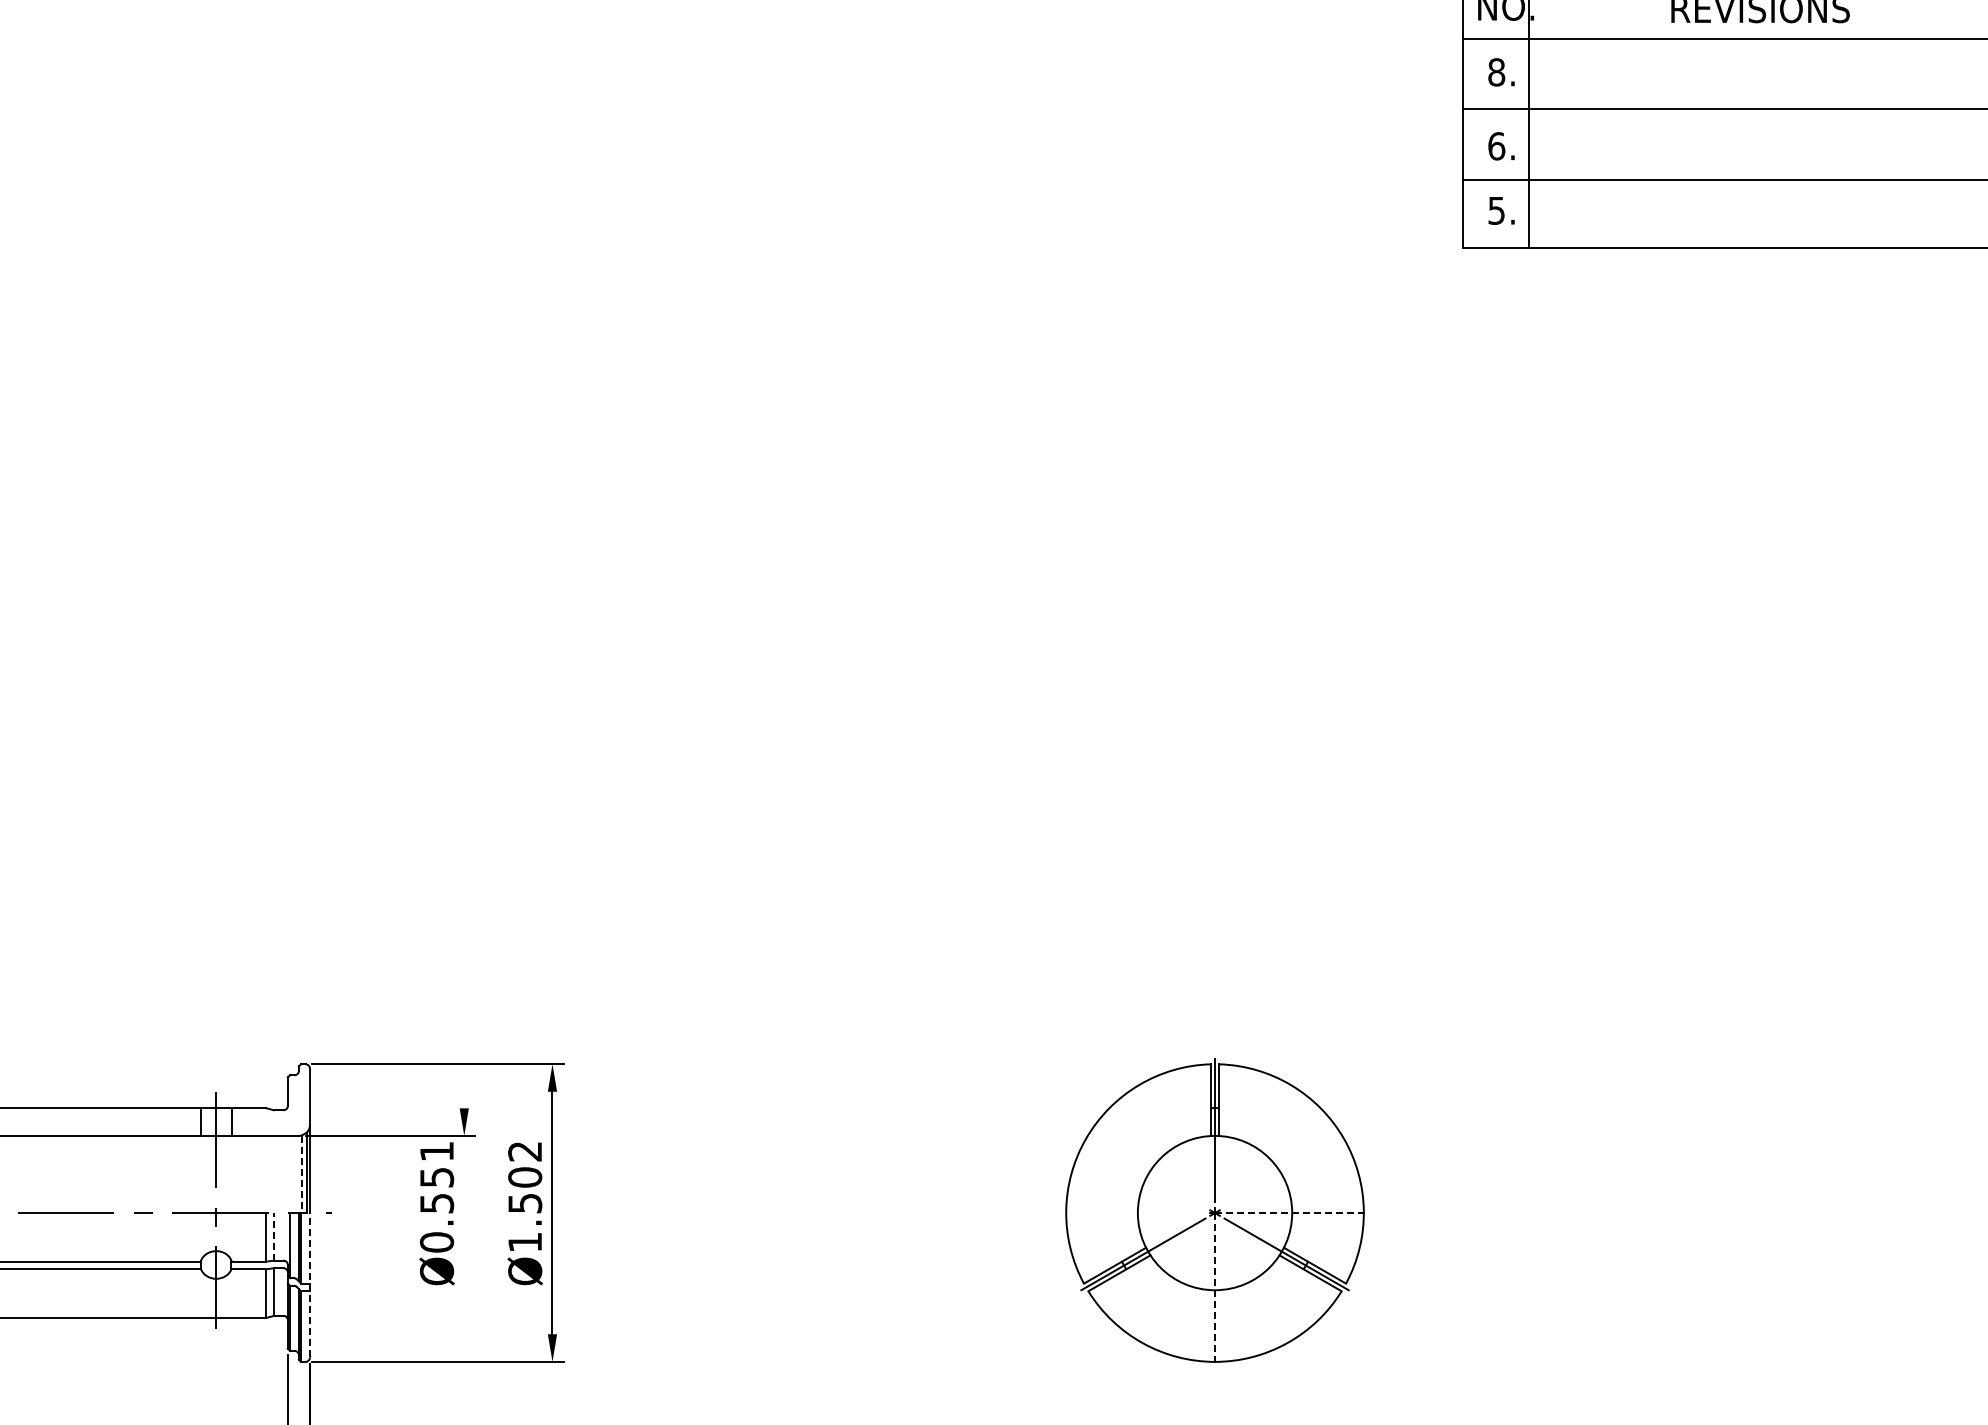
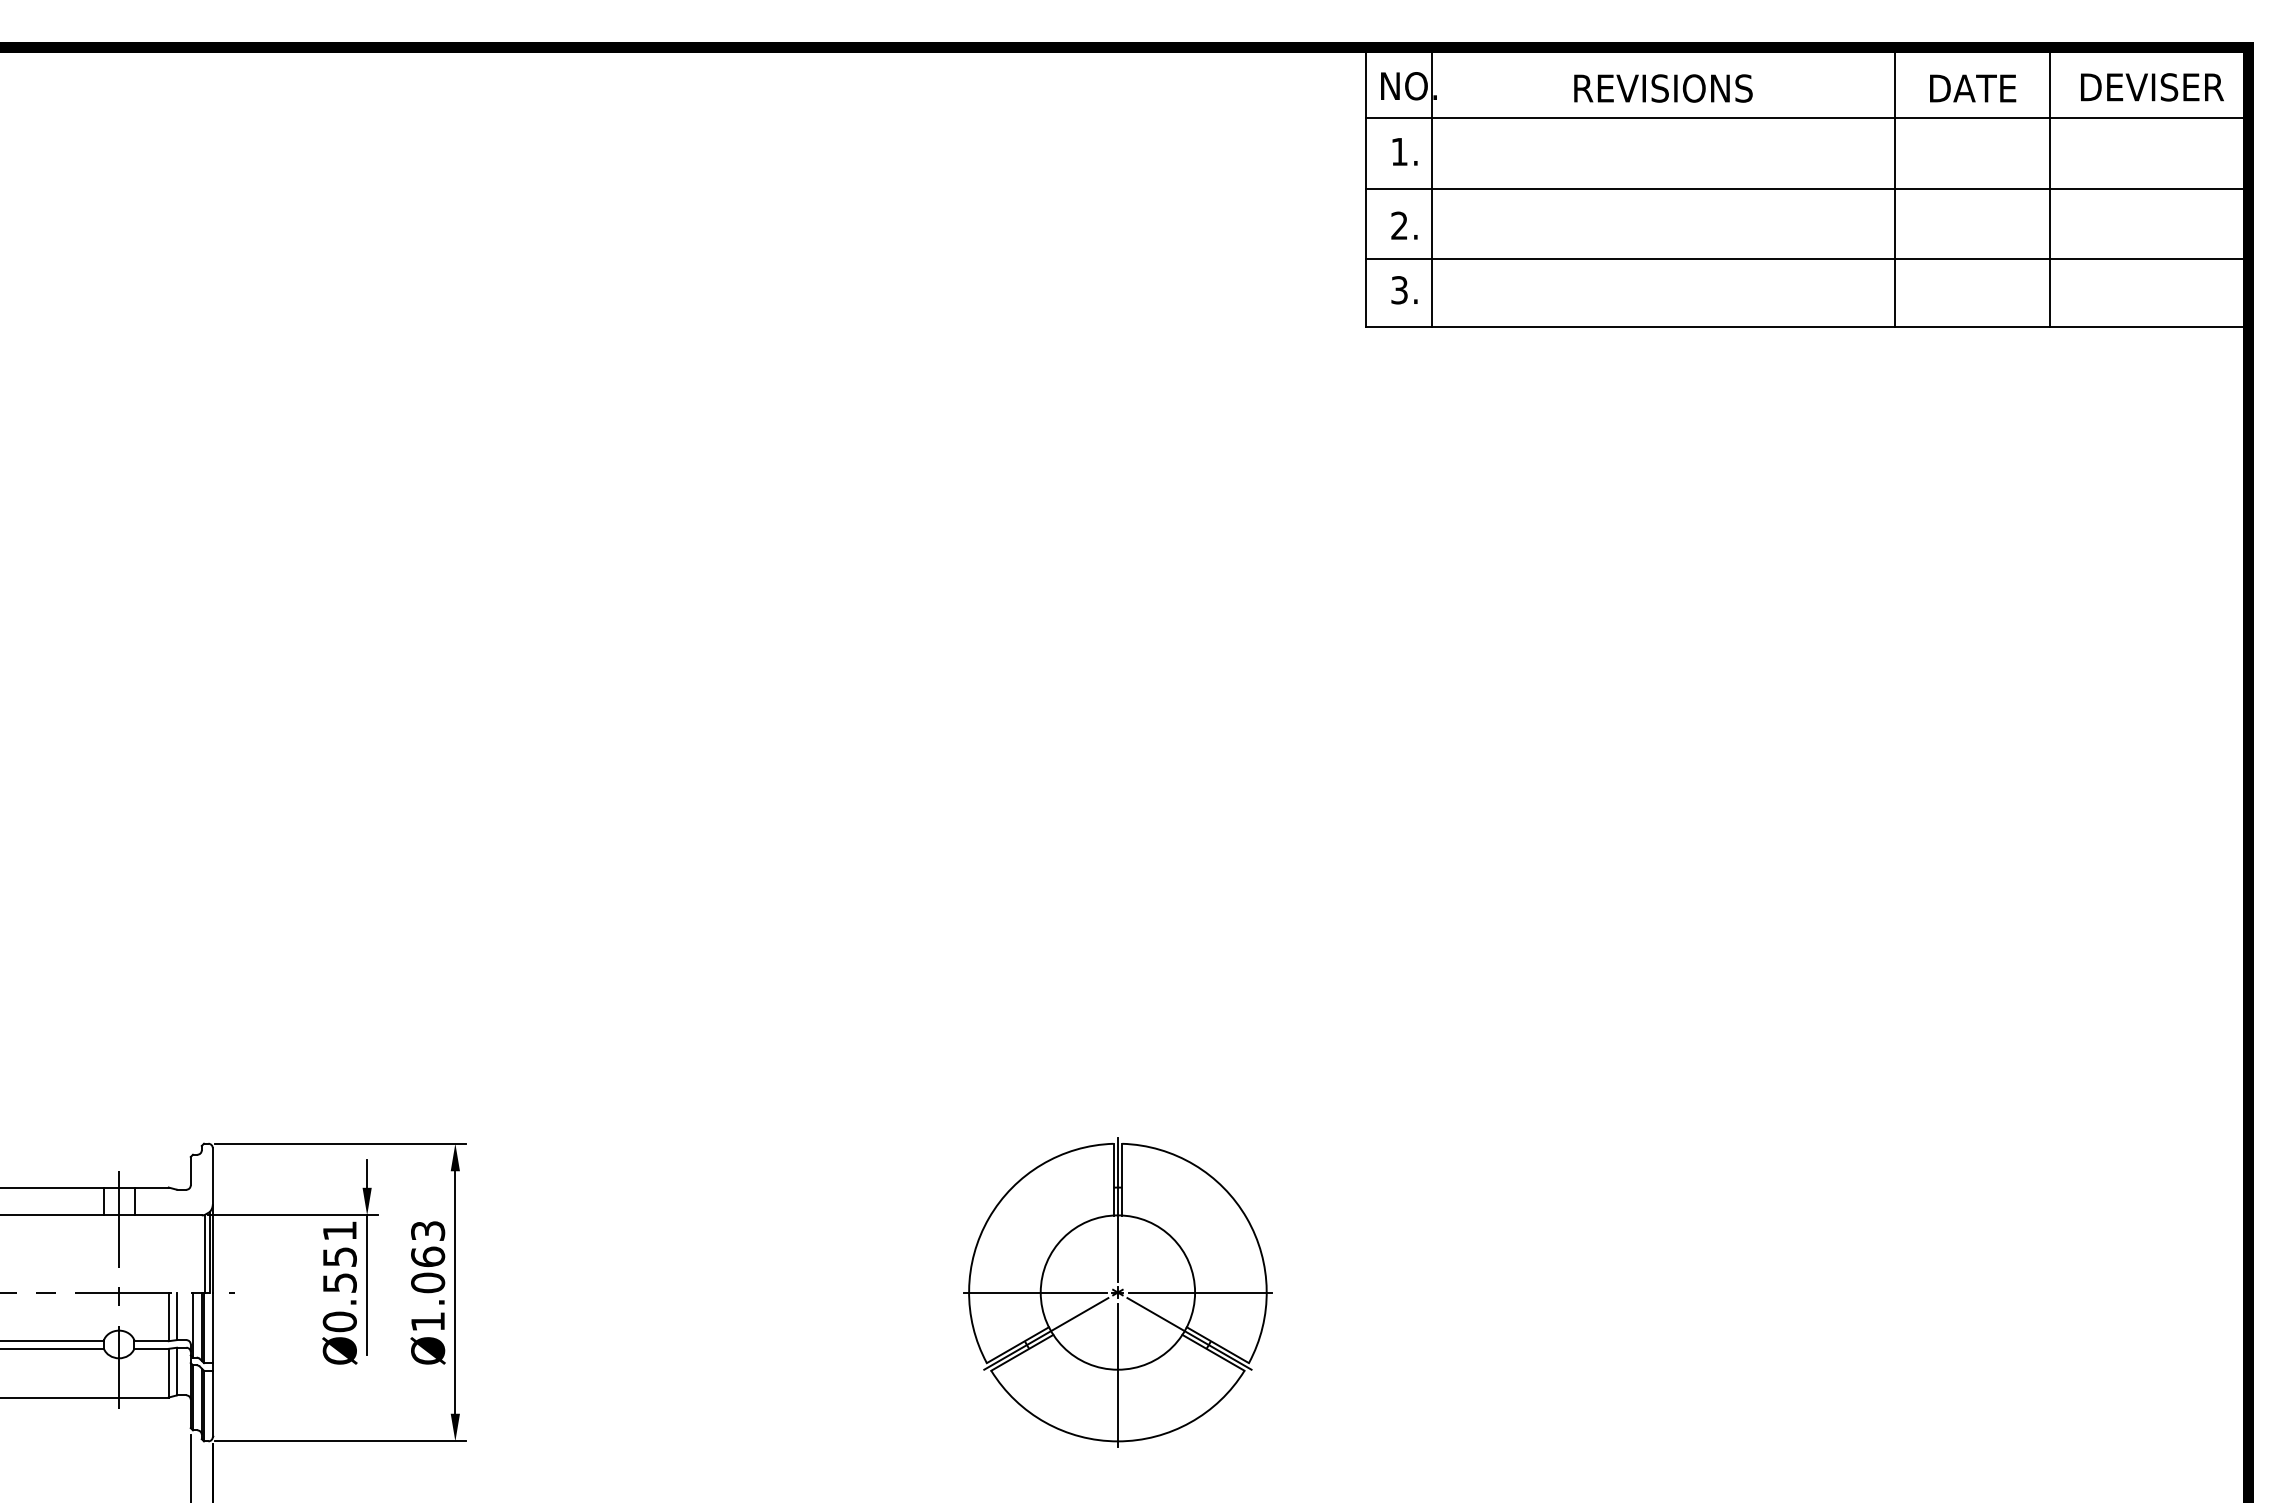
text: (1496, 72) -> (1399, 151), 8. -> 1.
text: (1496, 146) -> (1399, 225), 6. -> 2.
text: (1496, 210) -> (1399, 289), 5. -> 3.
line: (464, 1094) -> (367, 1173), added
line: (301, 1174) -> (204, 1253), dashed -> solid
text: (525, 1178) -> (428, 1257), Ø1.502 -> Ø1.063
line: (464, 1205) -> (367, 1284), added
line: (1131, 1213) -> (1034, 1292), added
line: (1297, 1213) -> (1200, 1292), dashed -> solid
line: (273, 1237) -> (176, 1316), dashed -> solid
line: (309, 1285) -> (212, 1364), dashed -> solid
line: (1214, 1296) -> (1117, 1375), dashed -> solid

